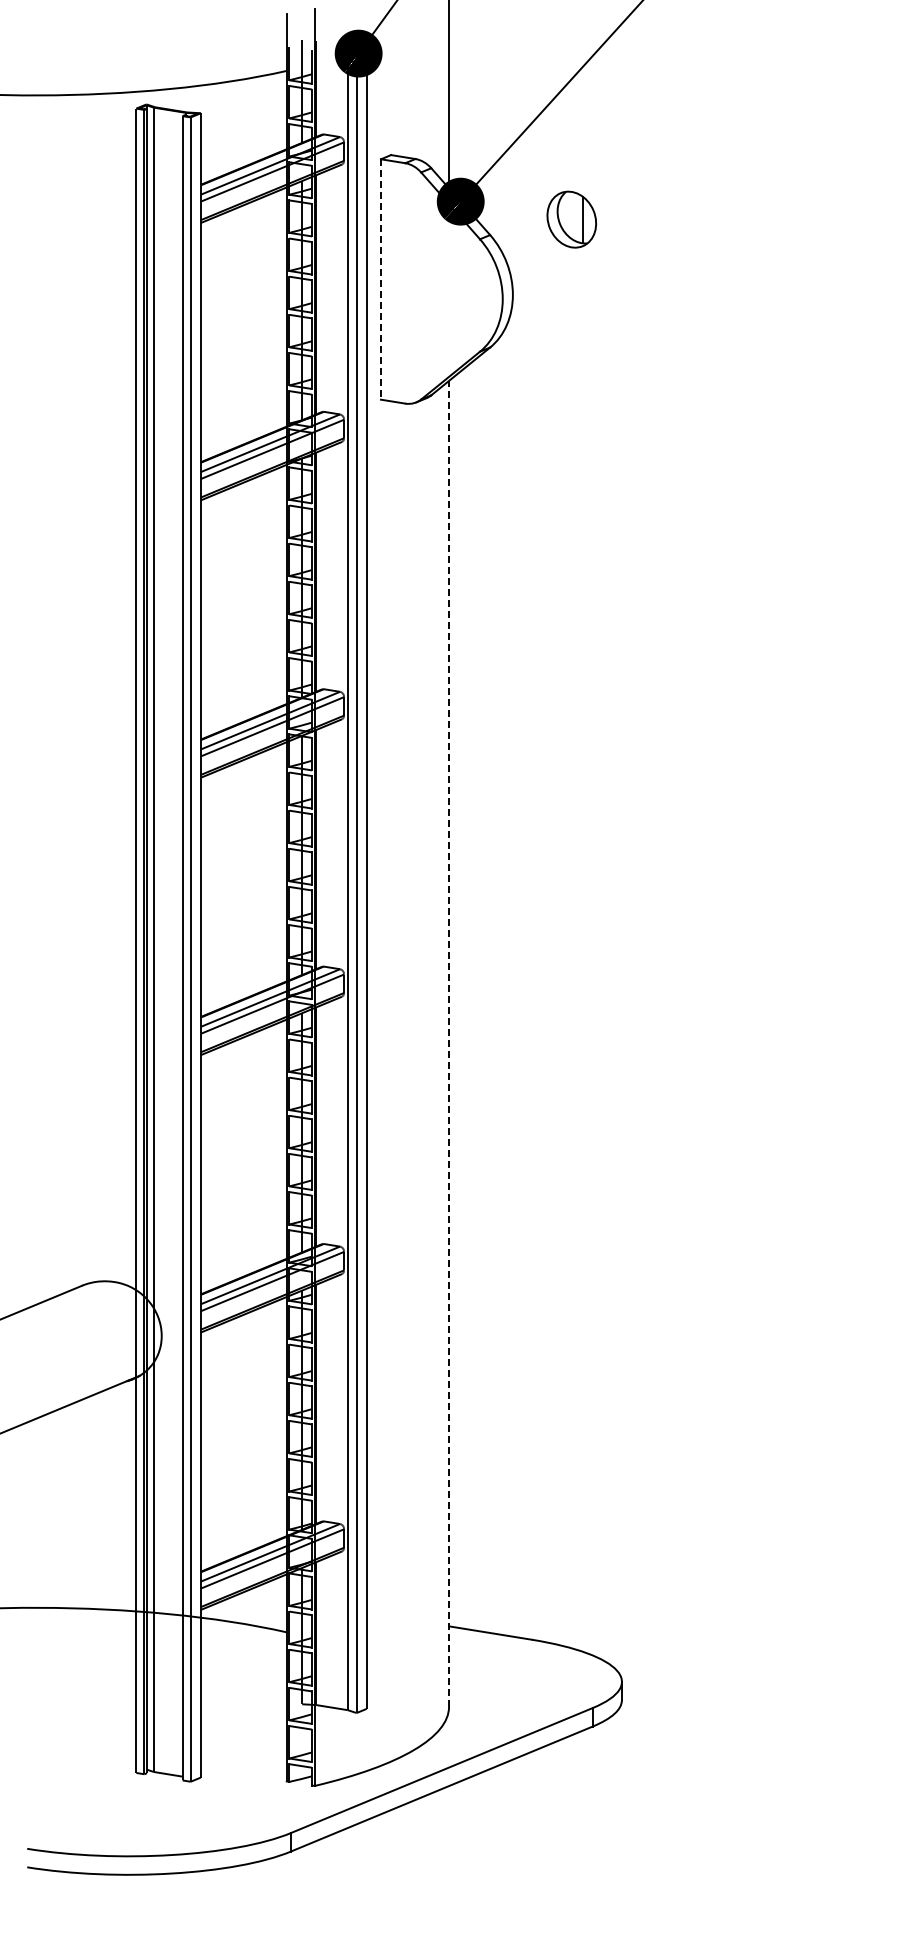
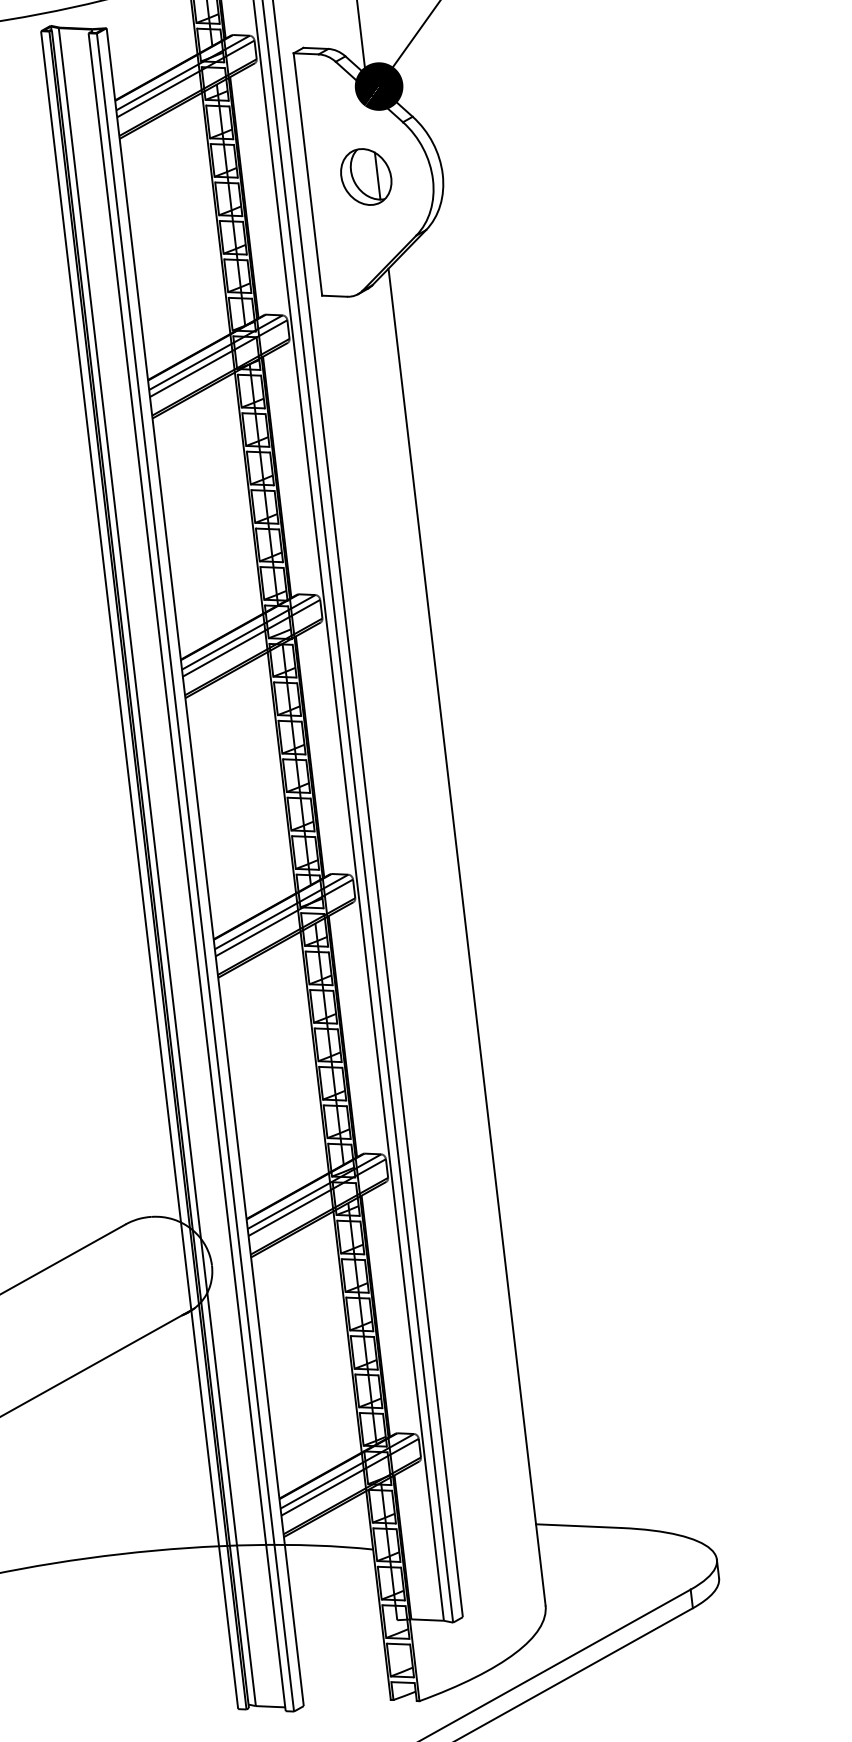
part: (571, 219) -> (365, 176), moved
line: (380, 280) -> (307, 175), dashed -> solid
line: (449, 1043) -> (467, 936), dashed -> solid

